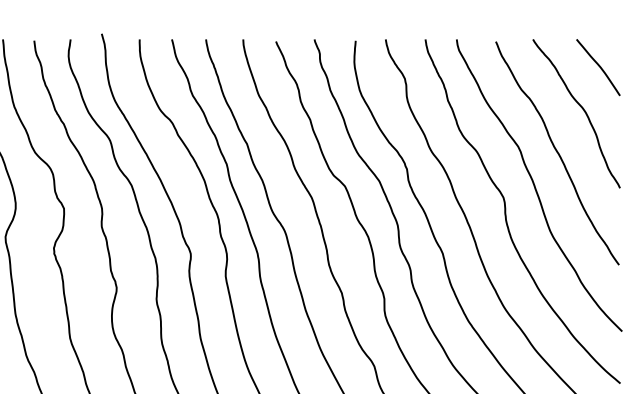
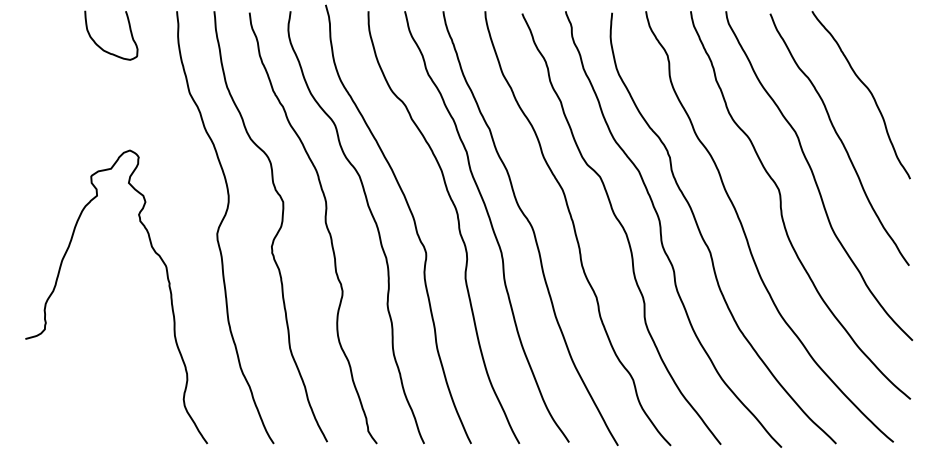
curve: (598, 67) -> (886, 42), removed

